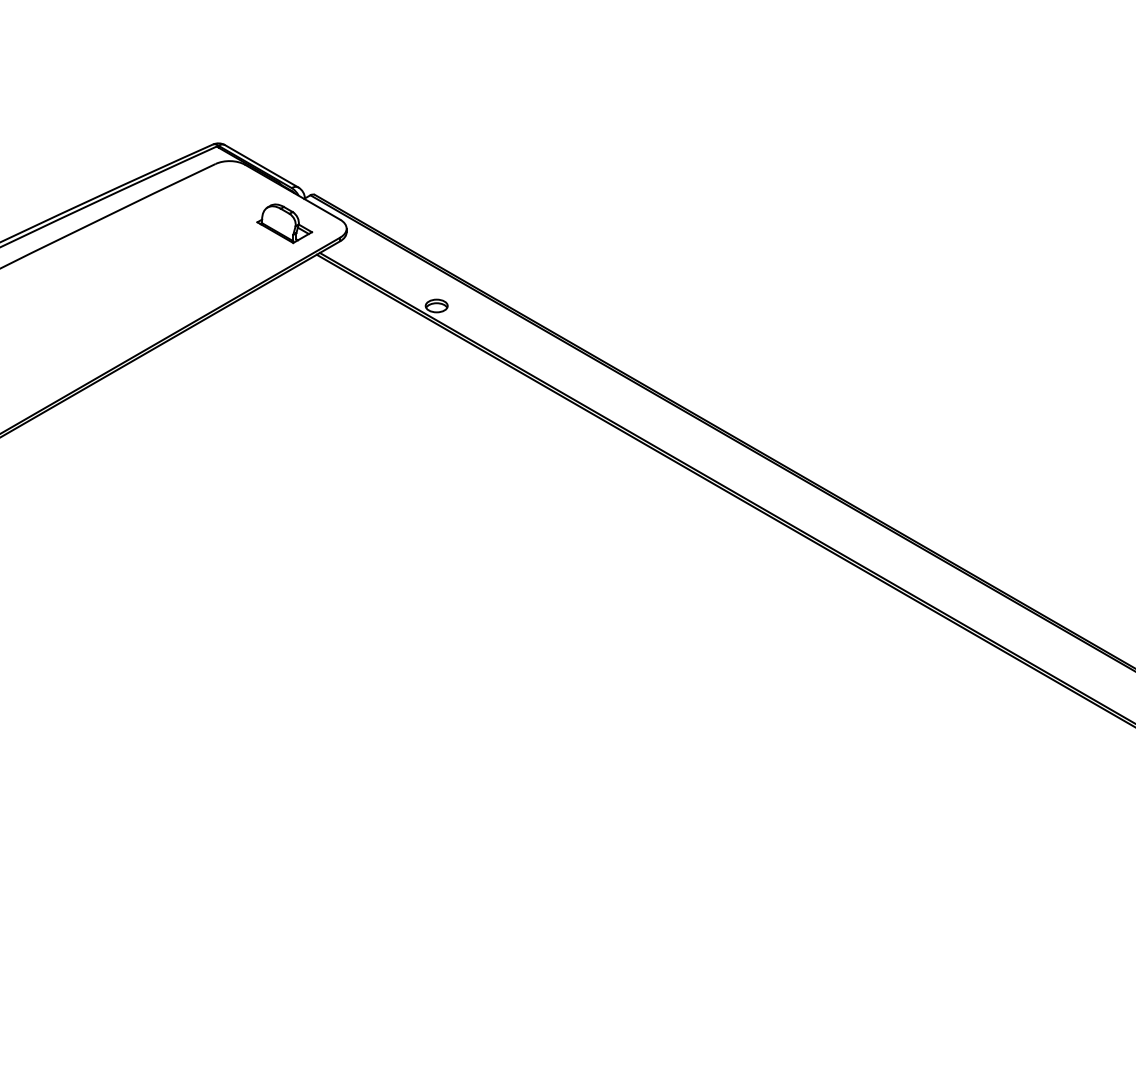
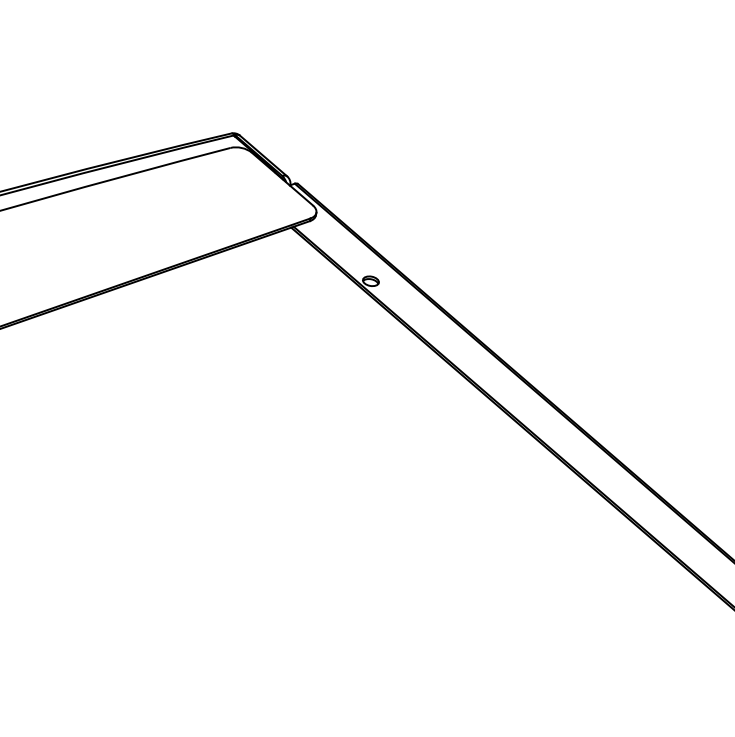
part: (284, 223) -> (272, 200), removed

